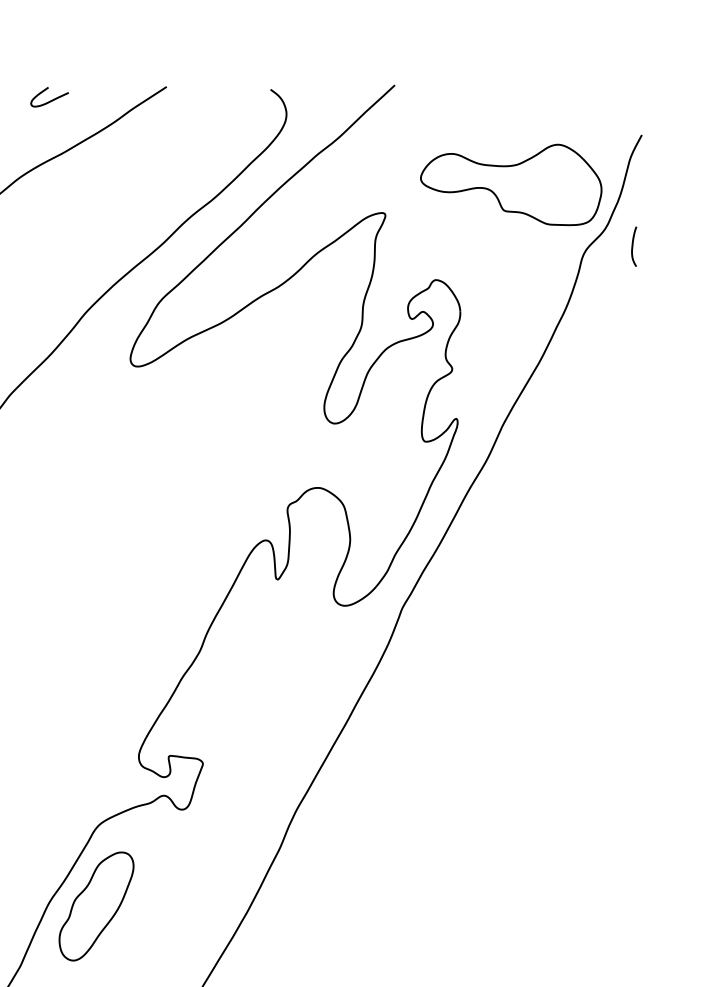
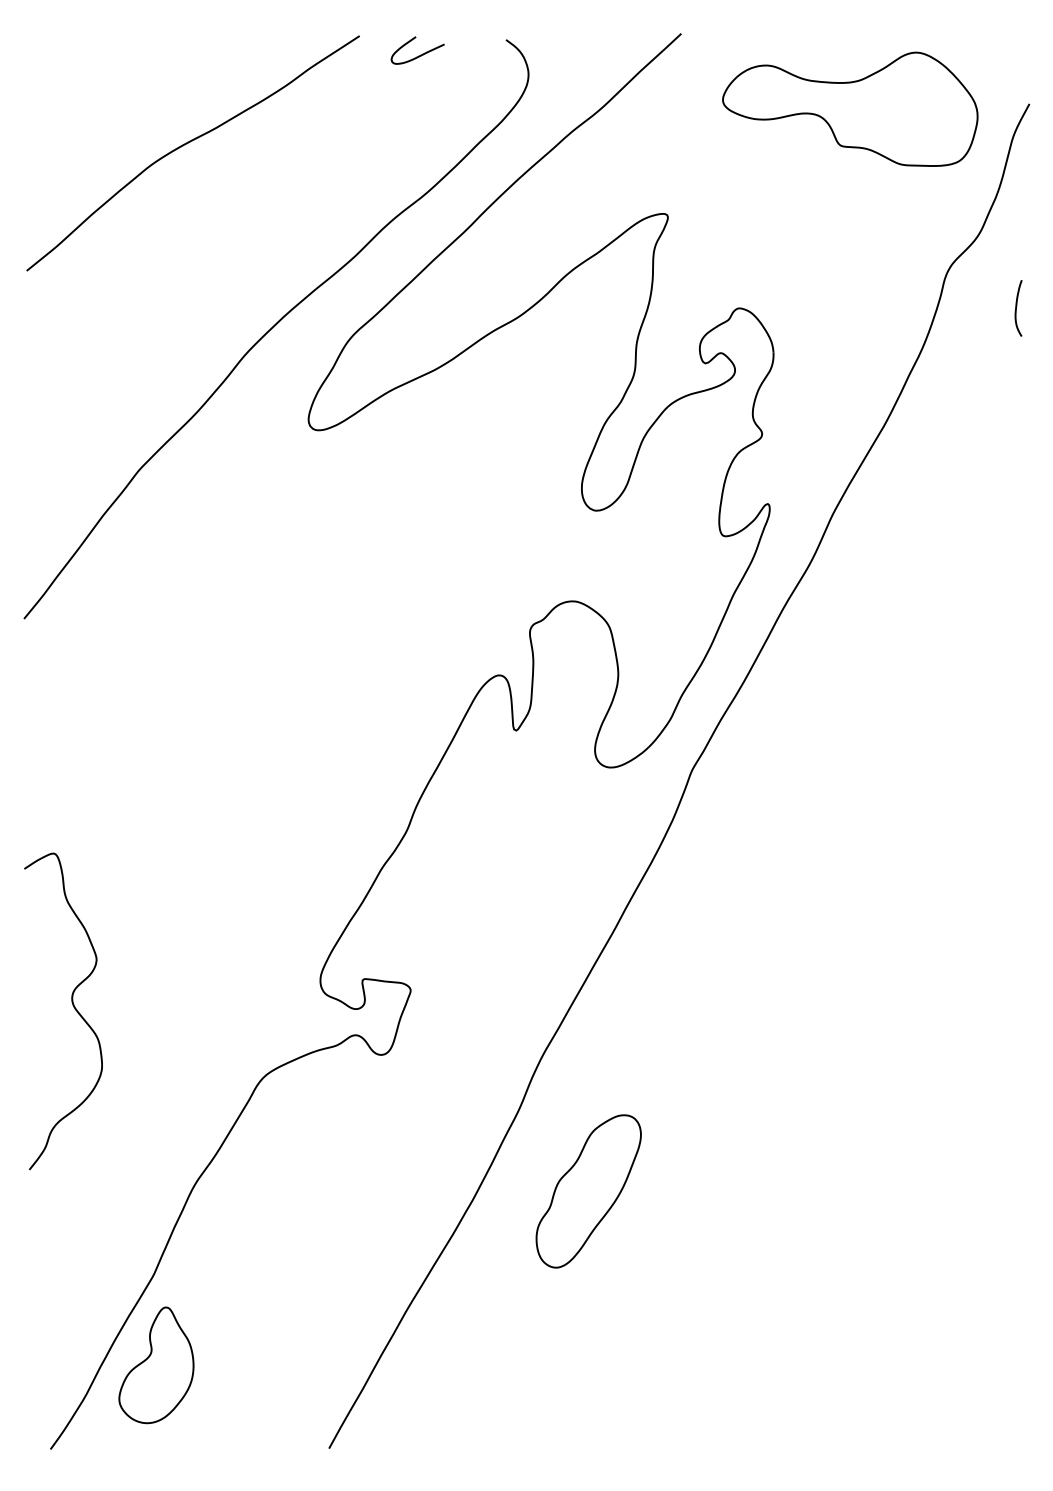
curve: (51, 99) -> (420, 54), moved
part: (511, 184) -> (850, 108), moved
curve: (633, 246) -> (1017, 307), moved
part: (96, 906) -> (588, 1191), moved

